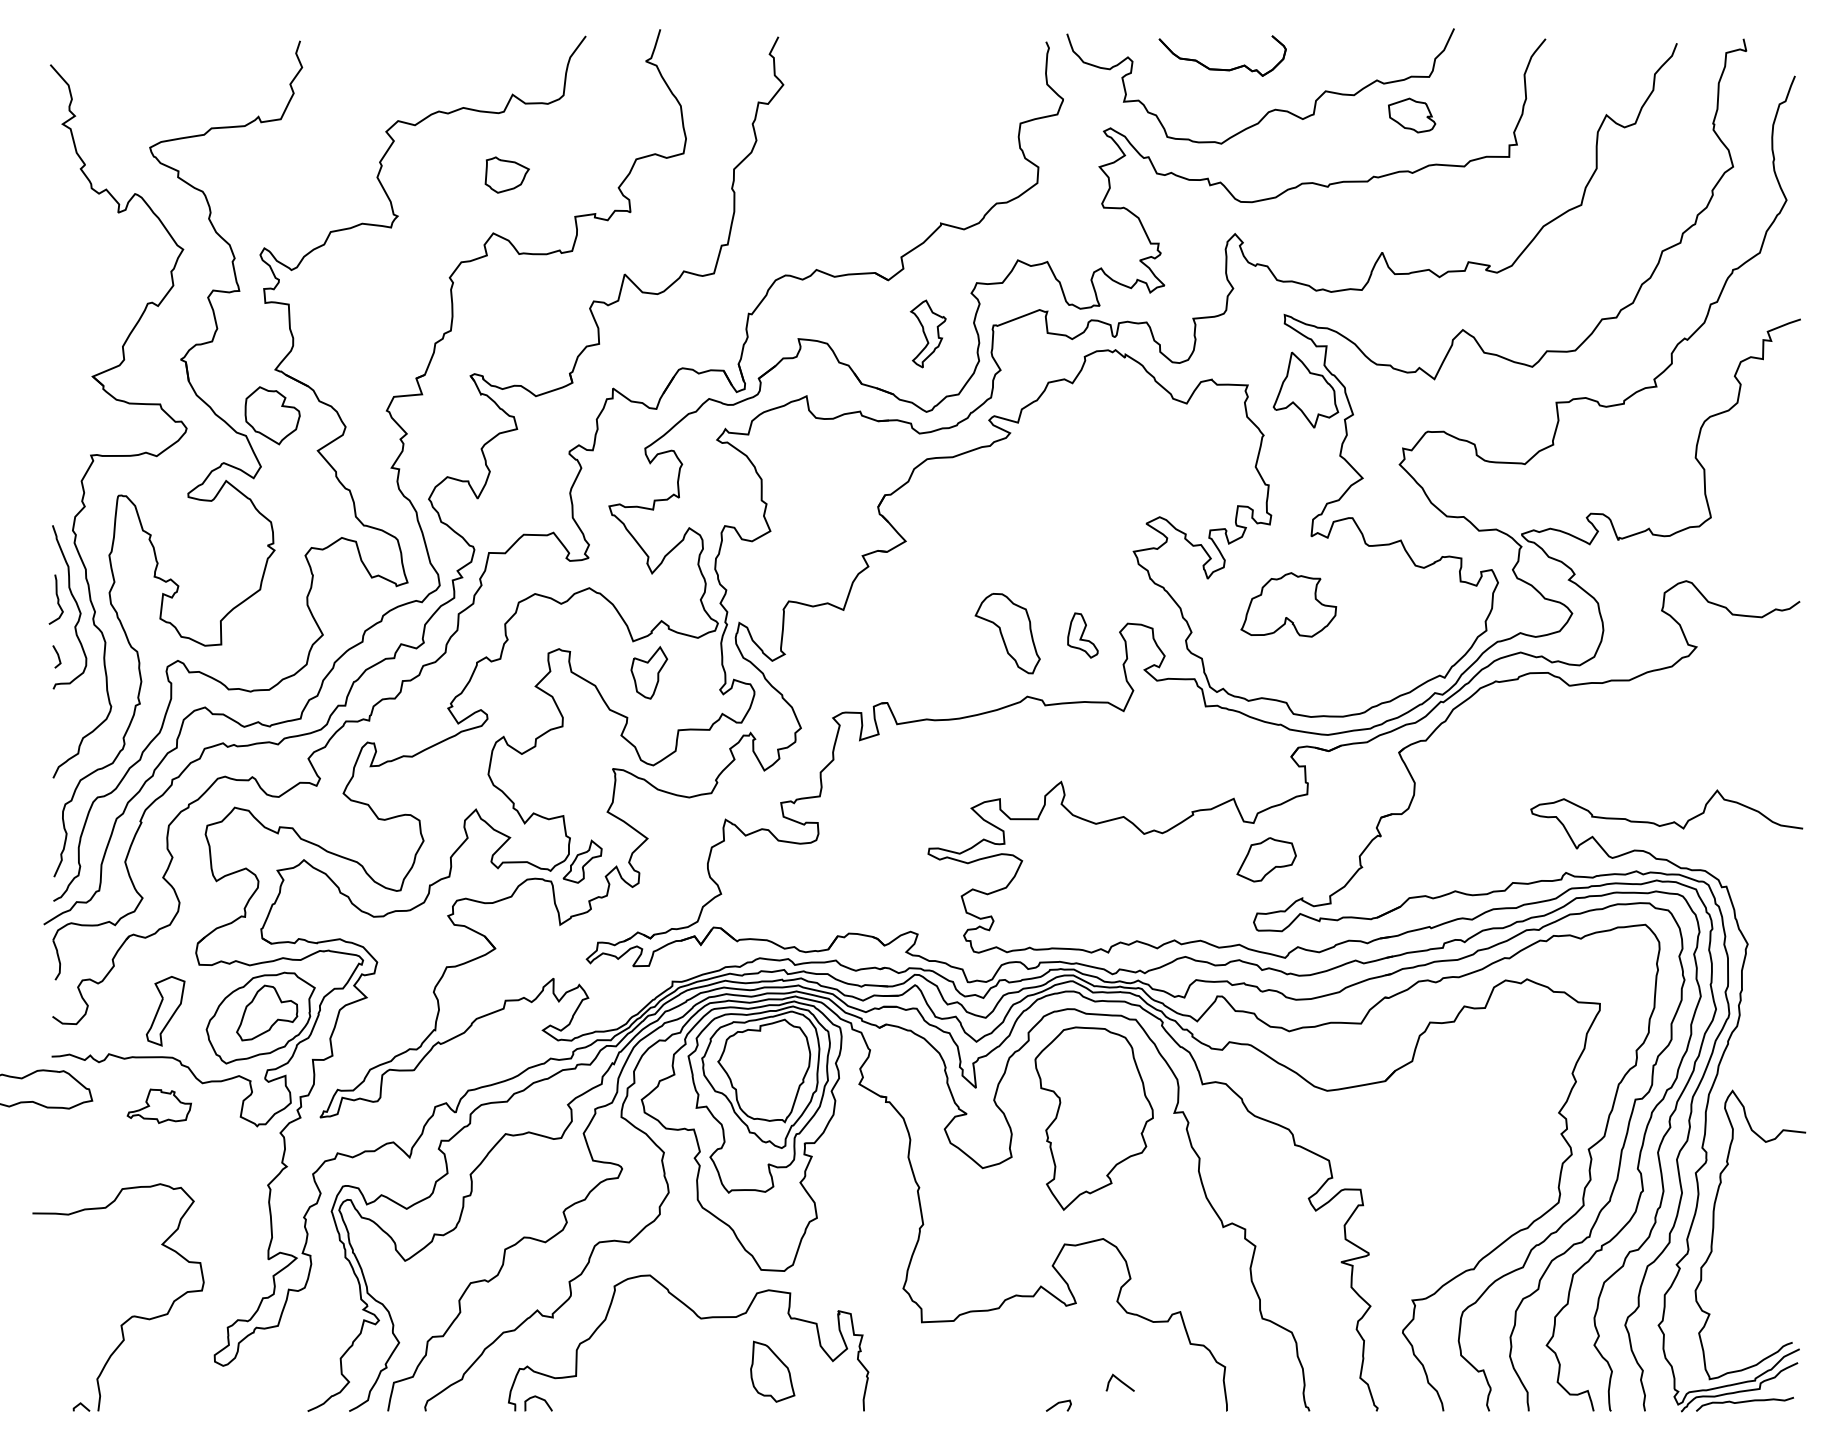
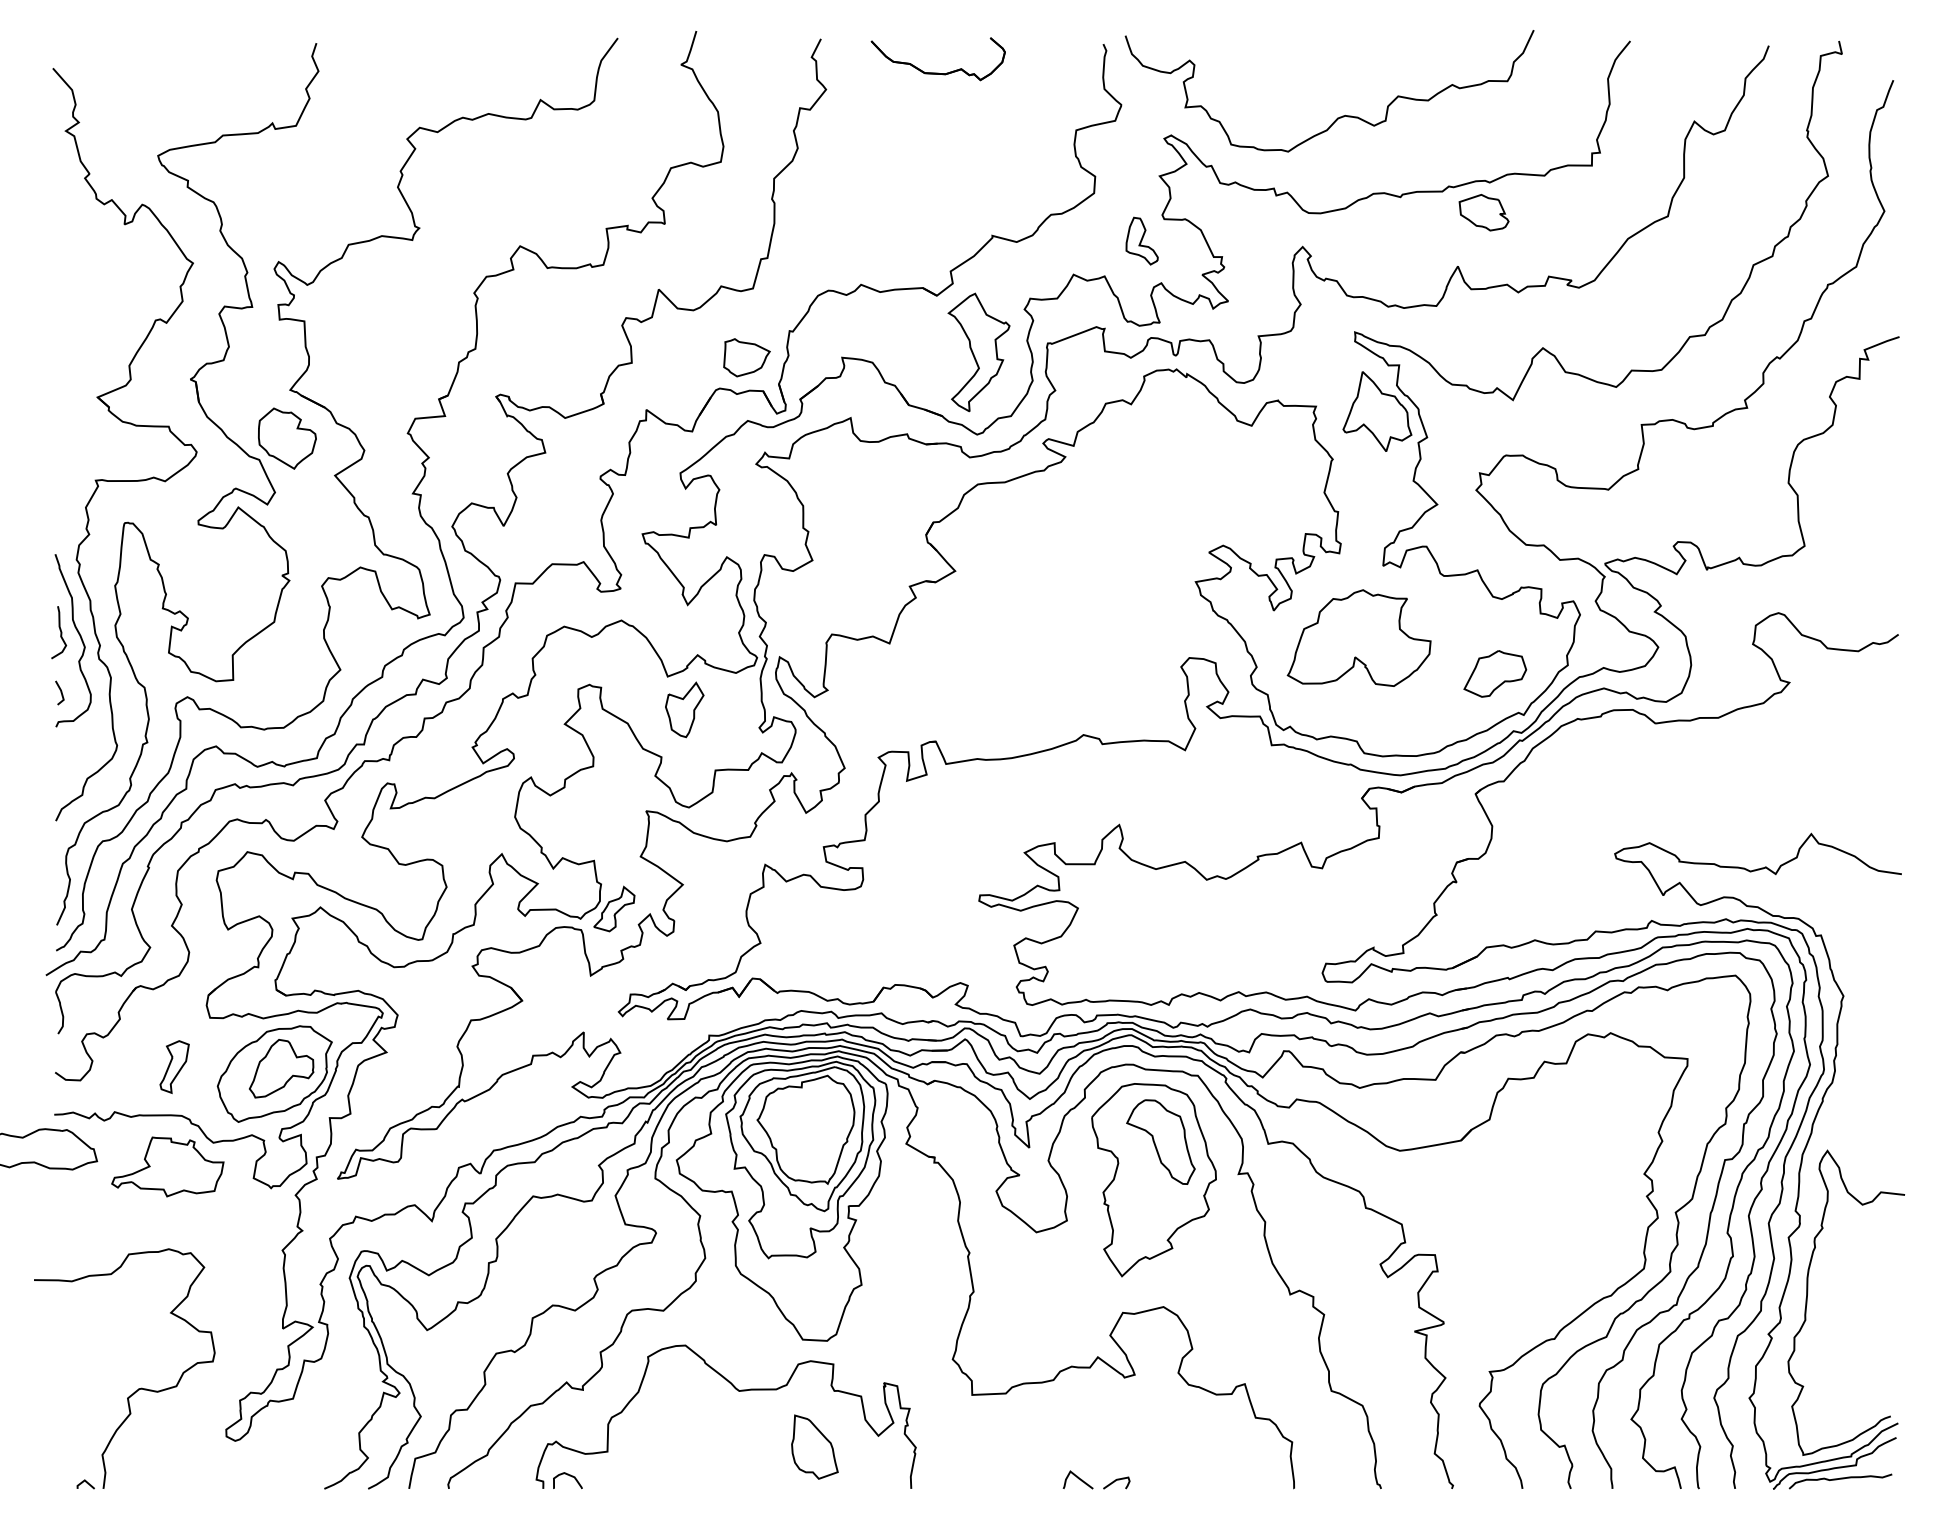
part: (1221, 68) -> (937, 72), moved
part: (1412, 115) -> (1484, 212), moved
part: (506, 174) -> (746, 357), moved
part: (928, 333) -> (979, 351), size x1.67
part: (1288, 604) -> (1359, 637), size x1.43
part: (1007, 633) -> (1160, 1141), moved
part: (1082, 635) -> (1141, 241), moved
part: (1266, 859) -> (1495, 673), moved
part: (165, 1011) -> (174, 1067), size x0.71
part: (159, 1106) -> (168, 1167), size x1.67
curve: (1119, 1381) -> (1077, 1478), moved

